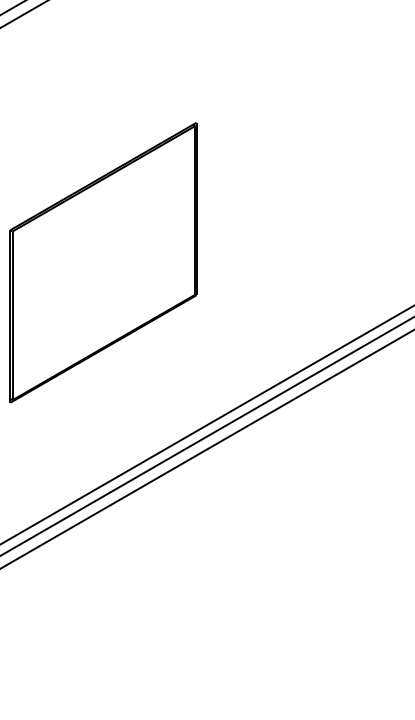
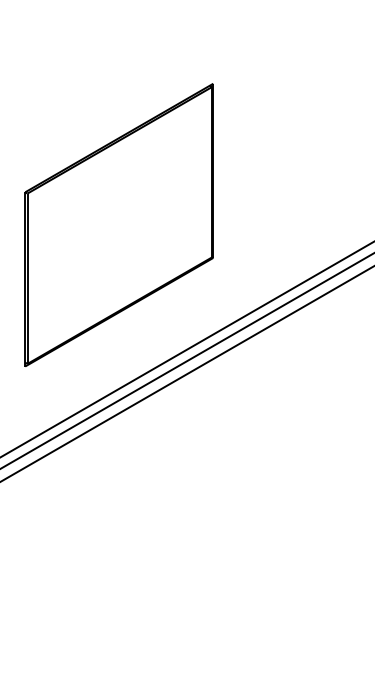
part: (103, 262) -> (119, 224), moved

